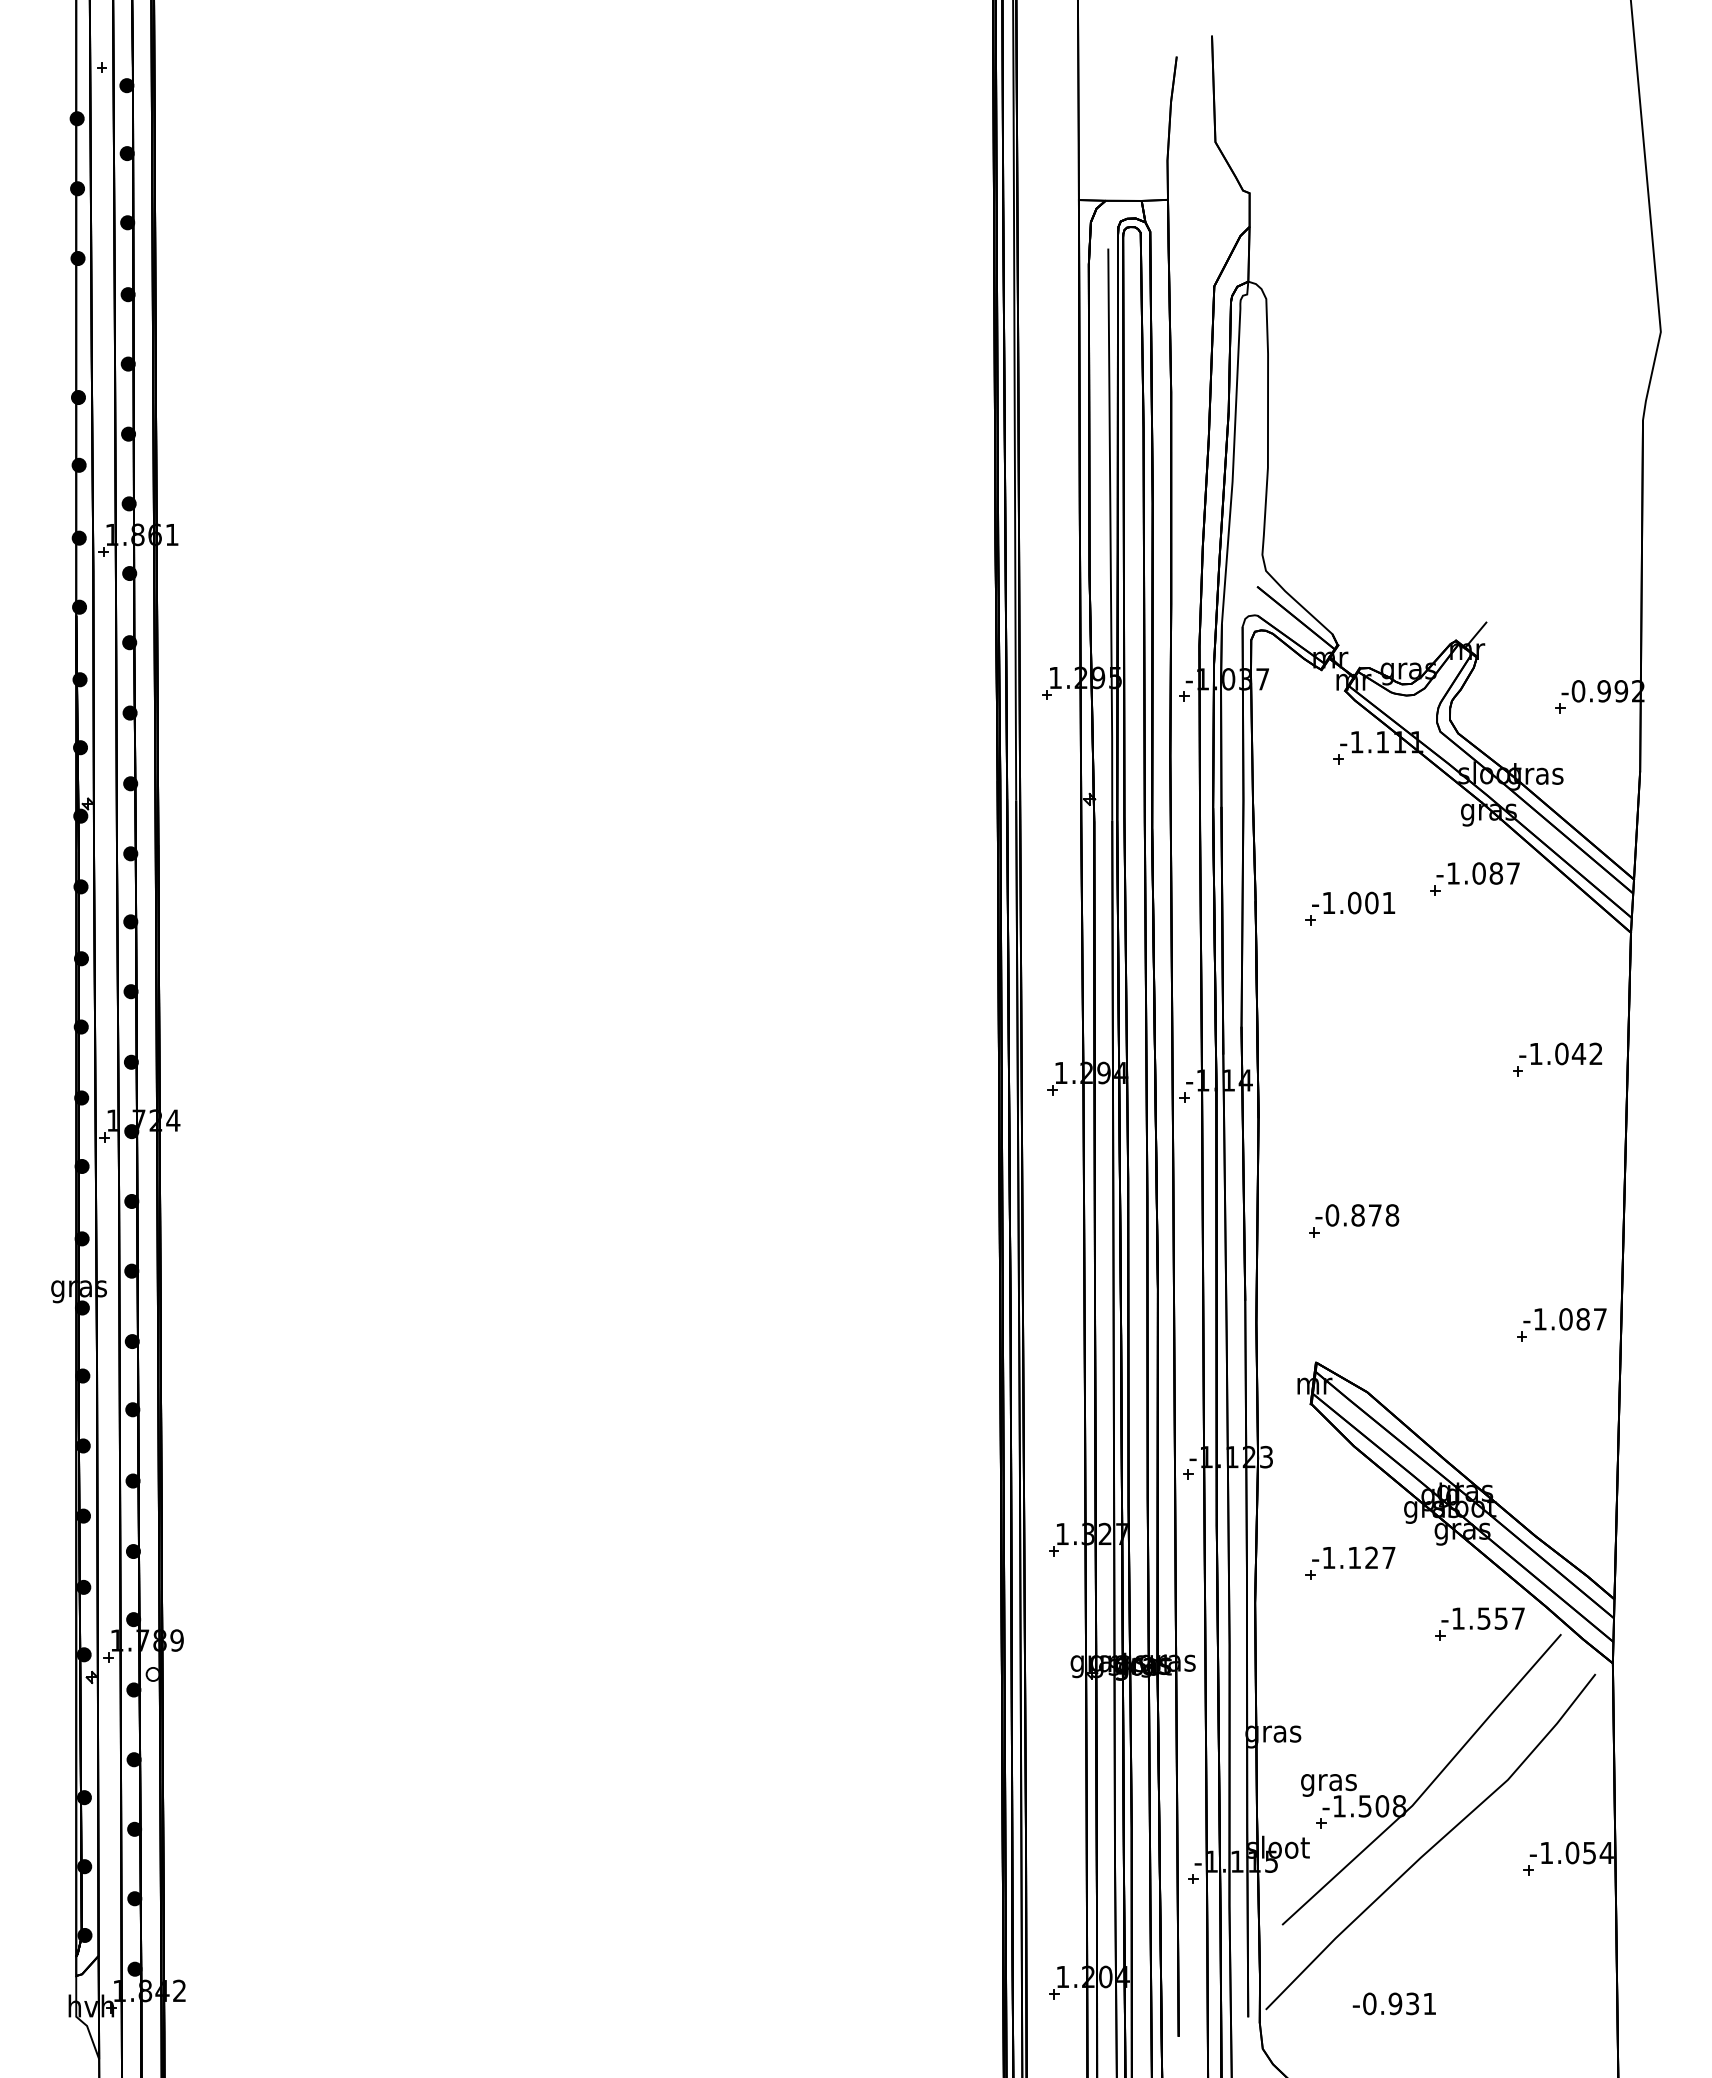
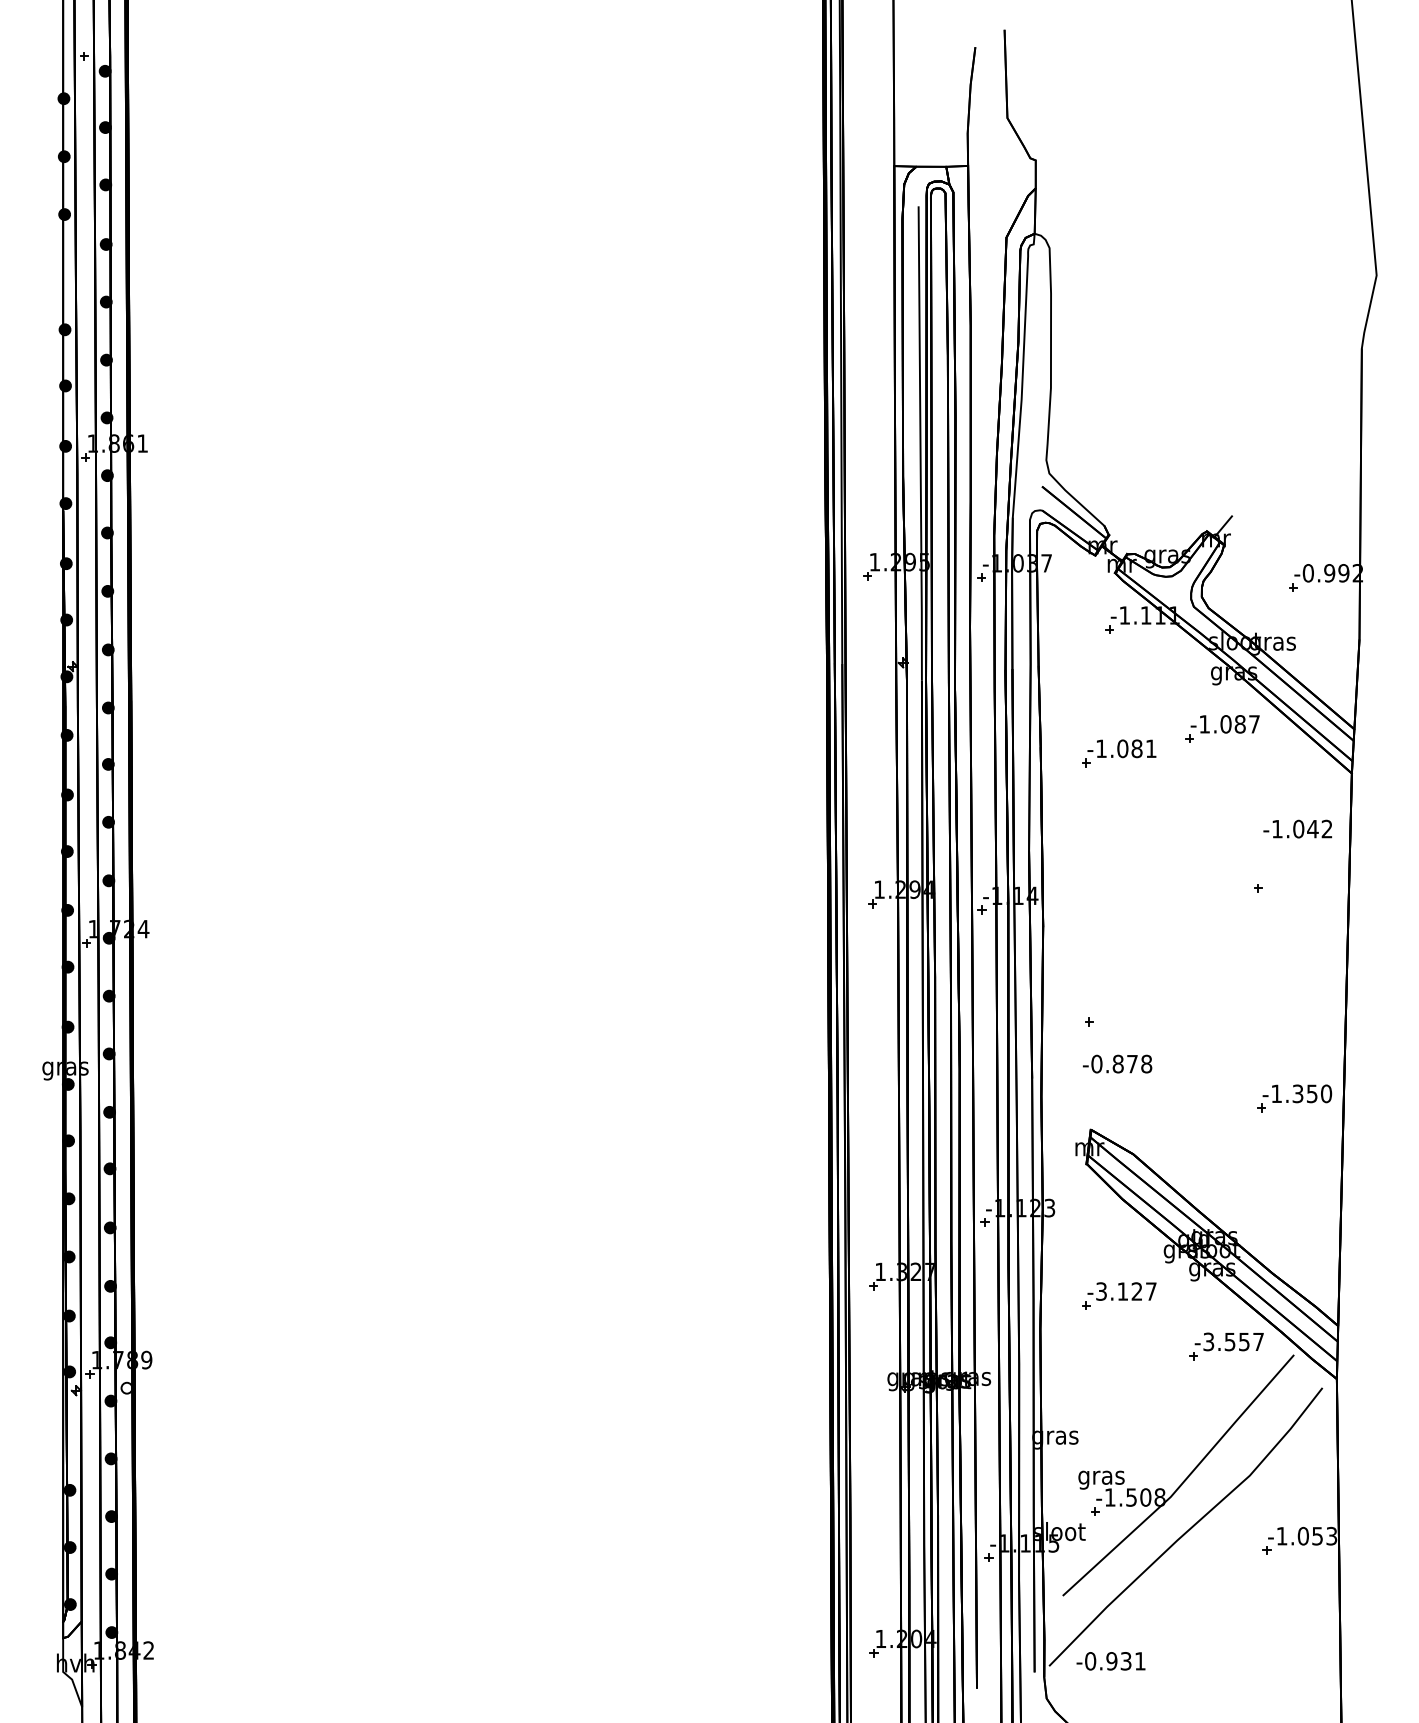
text: (1371, 903) -> (1136, 749), -1.001 -> -1.081
text: (1560, 1053) -> (1297, 828), moved
text: (1357, 1215) -> (1117, 1064), moved
text: (1583, 1319) -> (1312, 1094), -1.087 -> -1.350
text: (1328, 1557) -> (1101, 1291), -1.127 -> -3.127
text: (1458, 1618) -> (1208, 1341), -1.557 -> -3.557
text: (1606, 1852) -> (1331, 1535), -1.054 -> -1.053
text: (1393, 2003) -> (1110, 1660), moved

